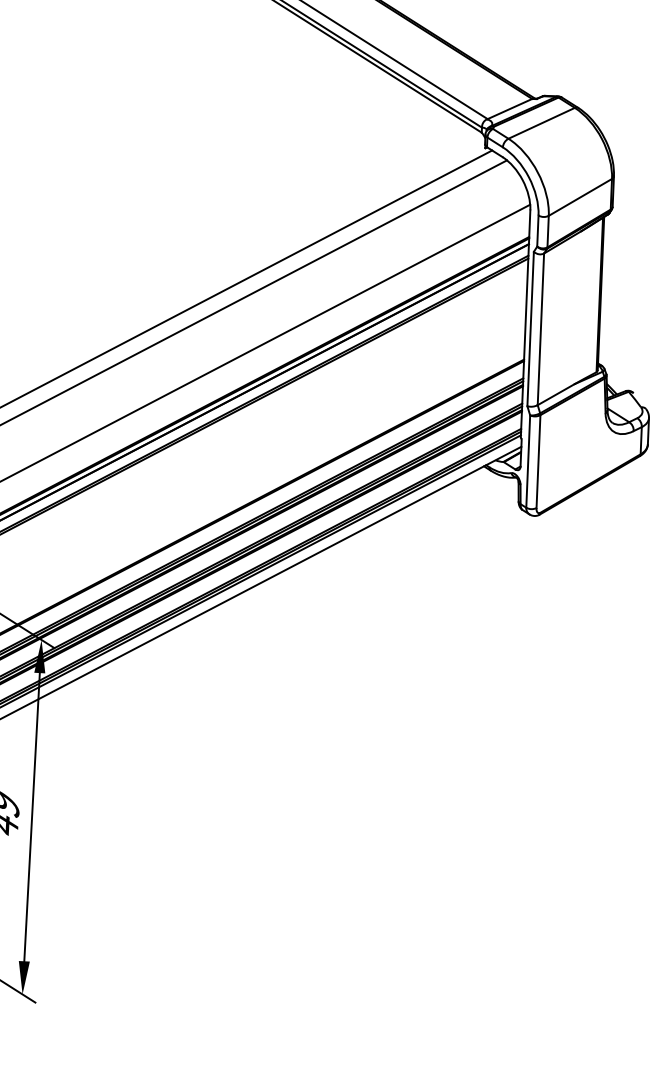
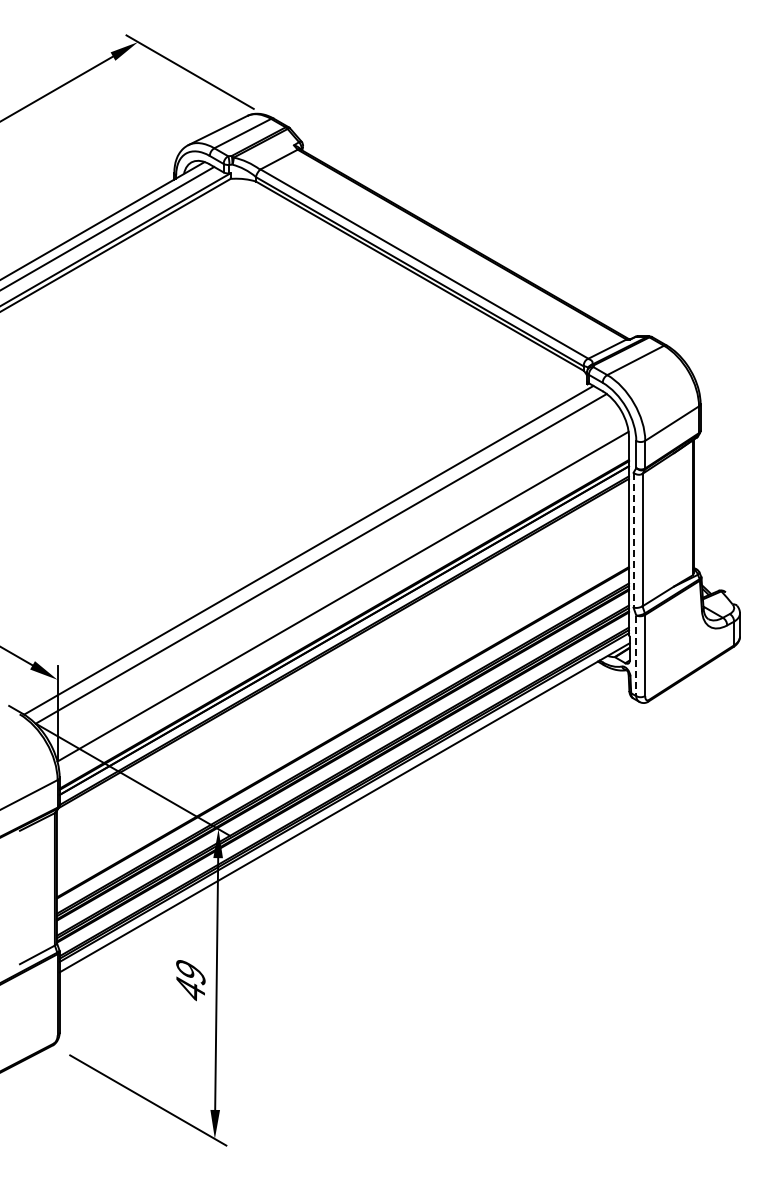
line: (530, 329) -> (633, 540), solid -> dashed
line: (528, 462) -> (636, 656), solid -> dashed

